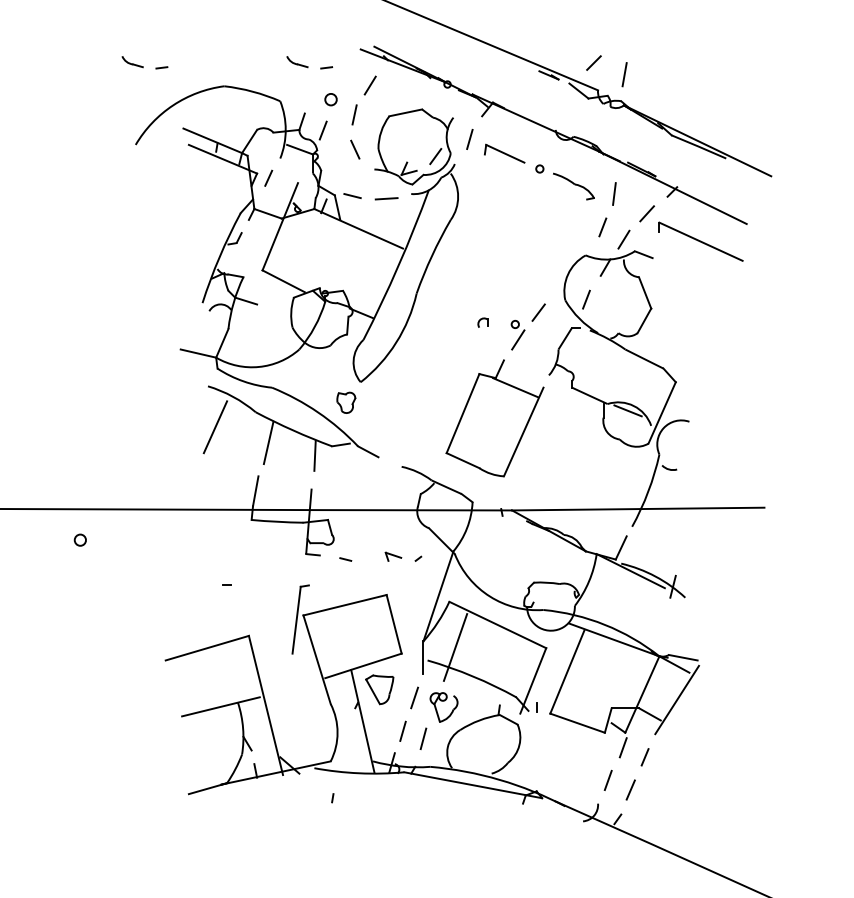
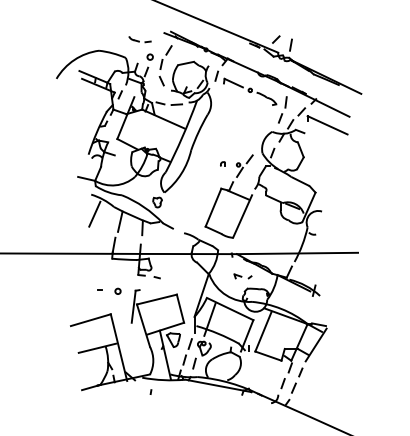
part: (143, 62) -> (60, 39), removed
circle: (79, 538) -> (117, 290), moved
part: (402, 557) -> (242, 276), moved

